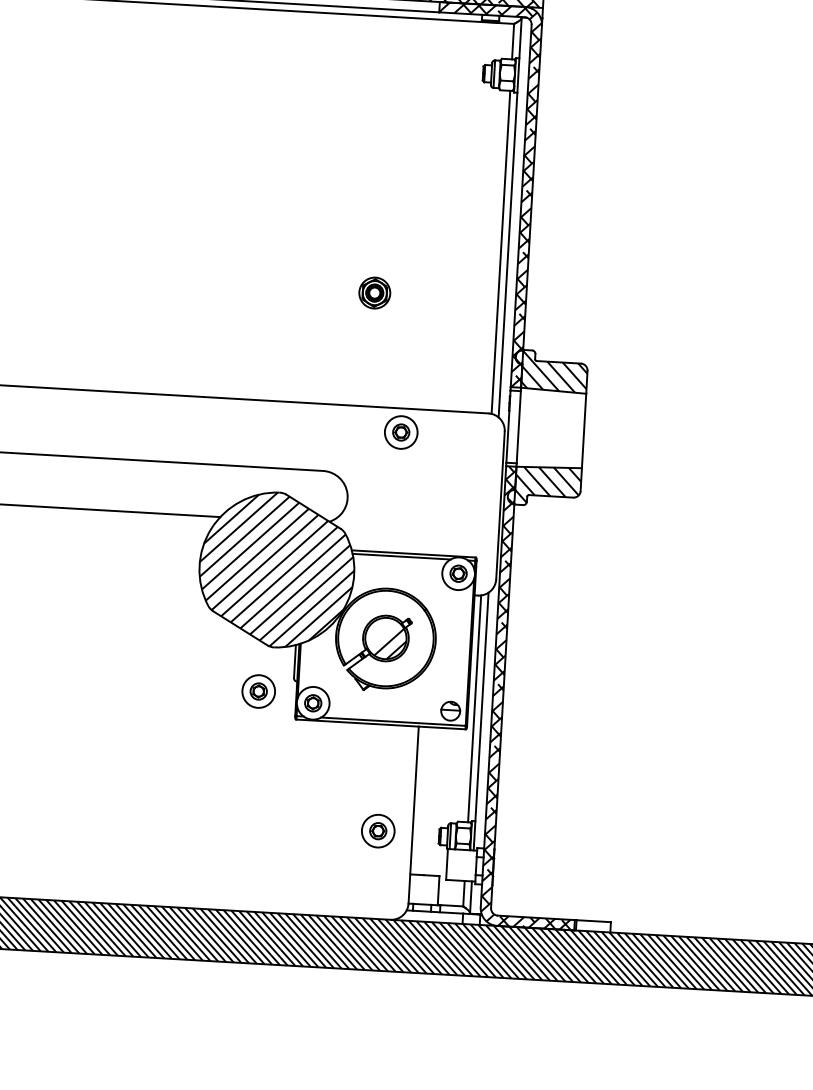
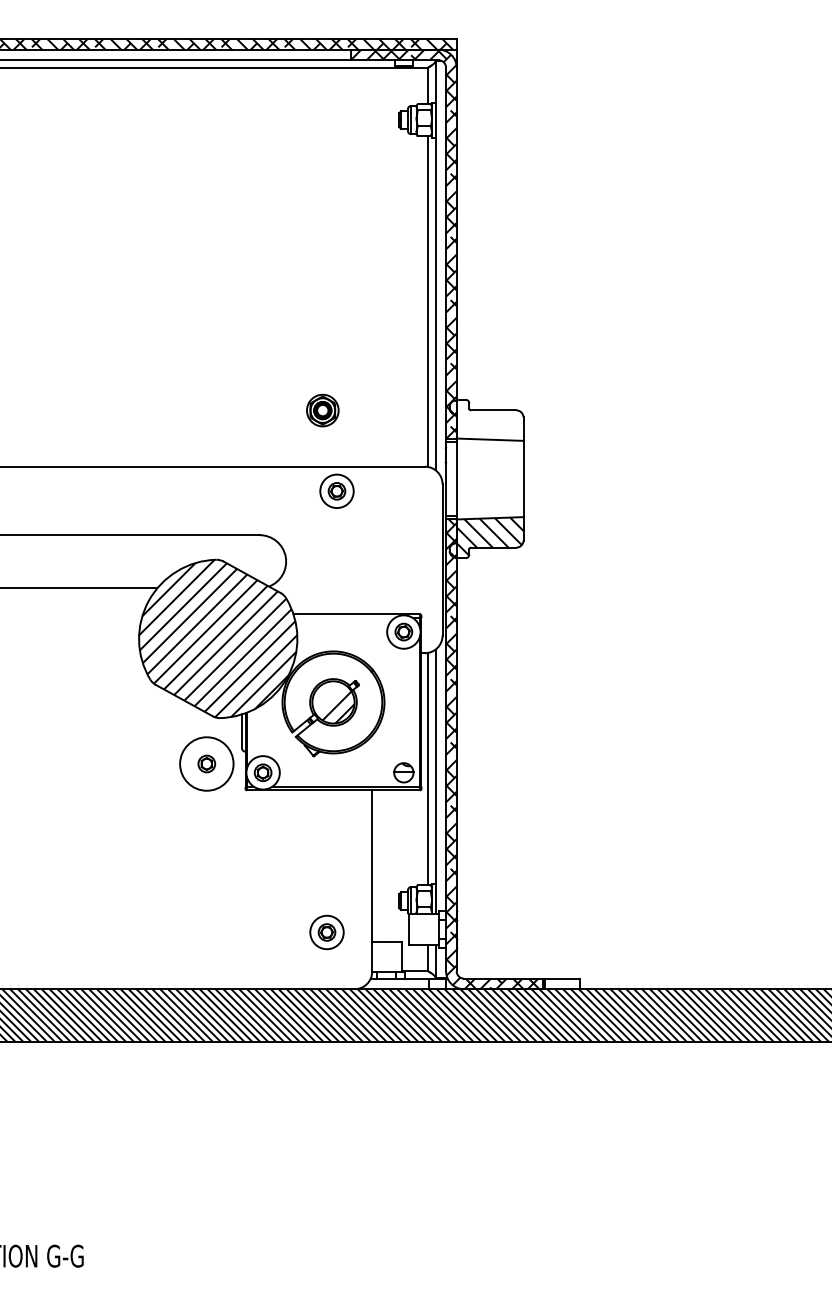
part: (374, 292) -> (322, 410), moved
hatch: (551, 371) -> (486, 420), removed
line: (401, 557) -> (344, 618), removed
circle: (258, 691) -> (206, 763), size x1.6
part: (377, 831) -> (326, 932), moved

